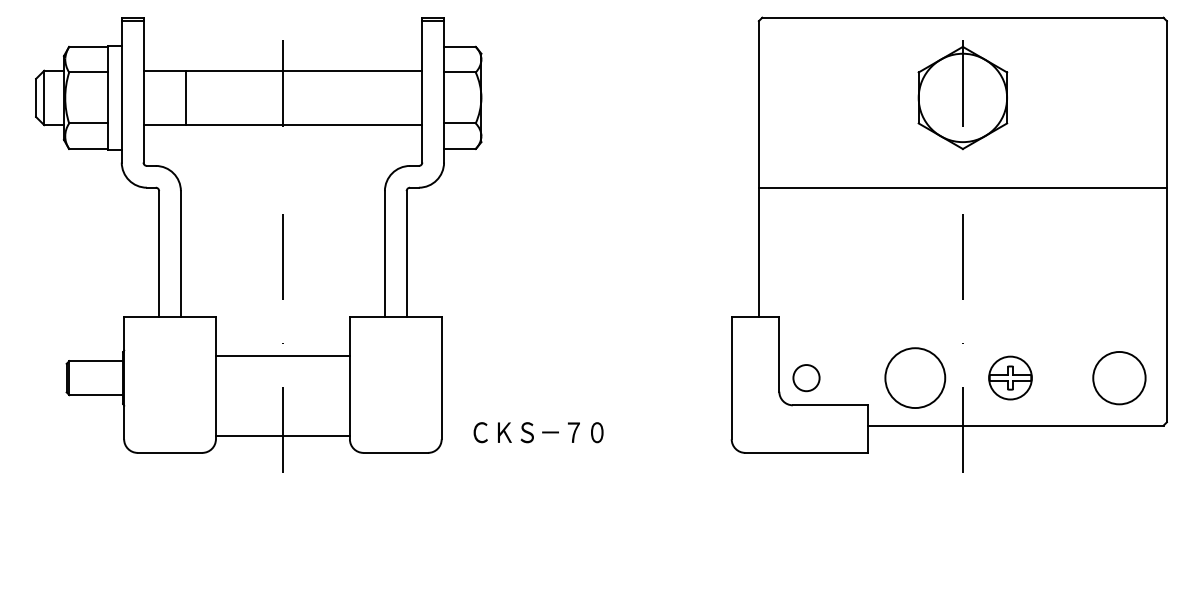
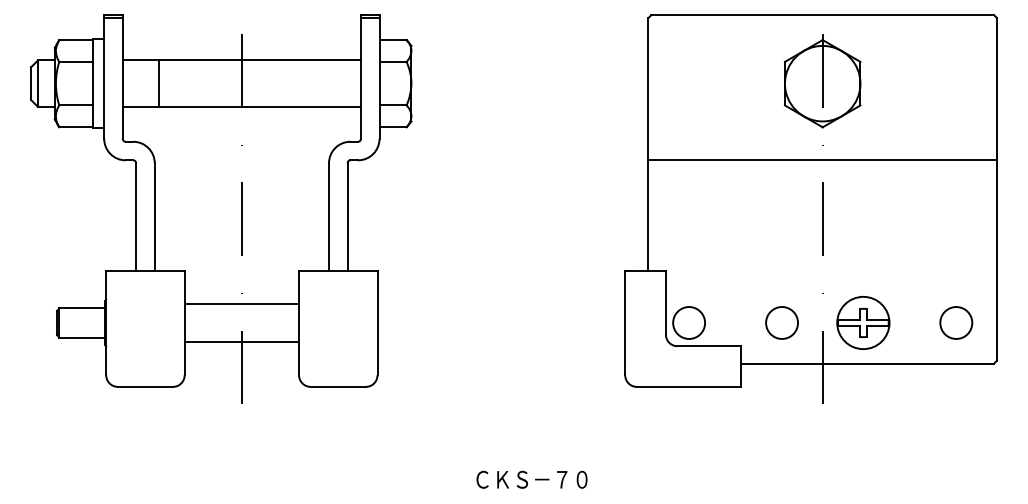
circle: (806, 377) -> (689, 322), size x1.43
circle: (915, 377) -> (782, 322), size x0.62
part: (1010, 377) -> (863, 322), size x1.43
circle: (1118, 377) -> (955, 322), size x0.71
text: (538, 432) -> (531, 479), moved
line: (282, 435) -> (241, 341), moved

